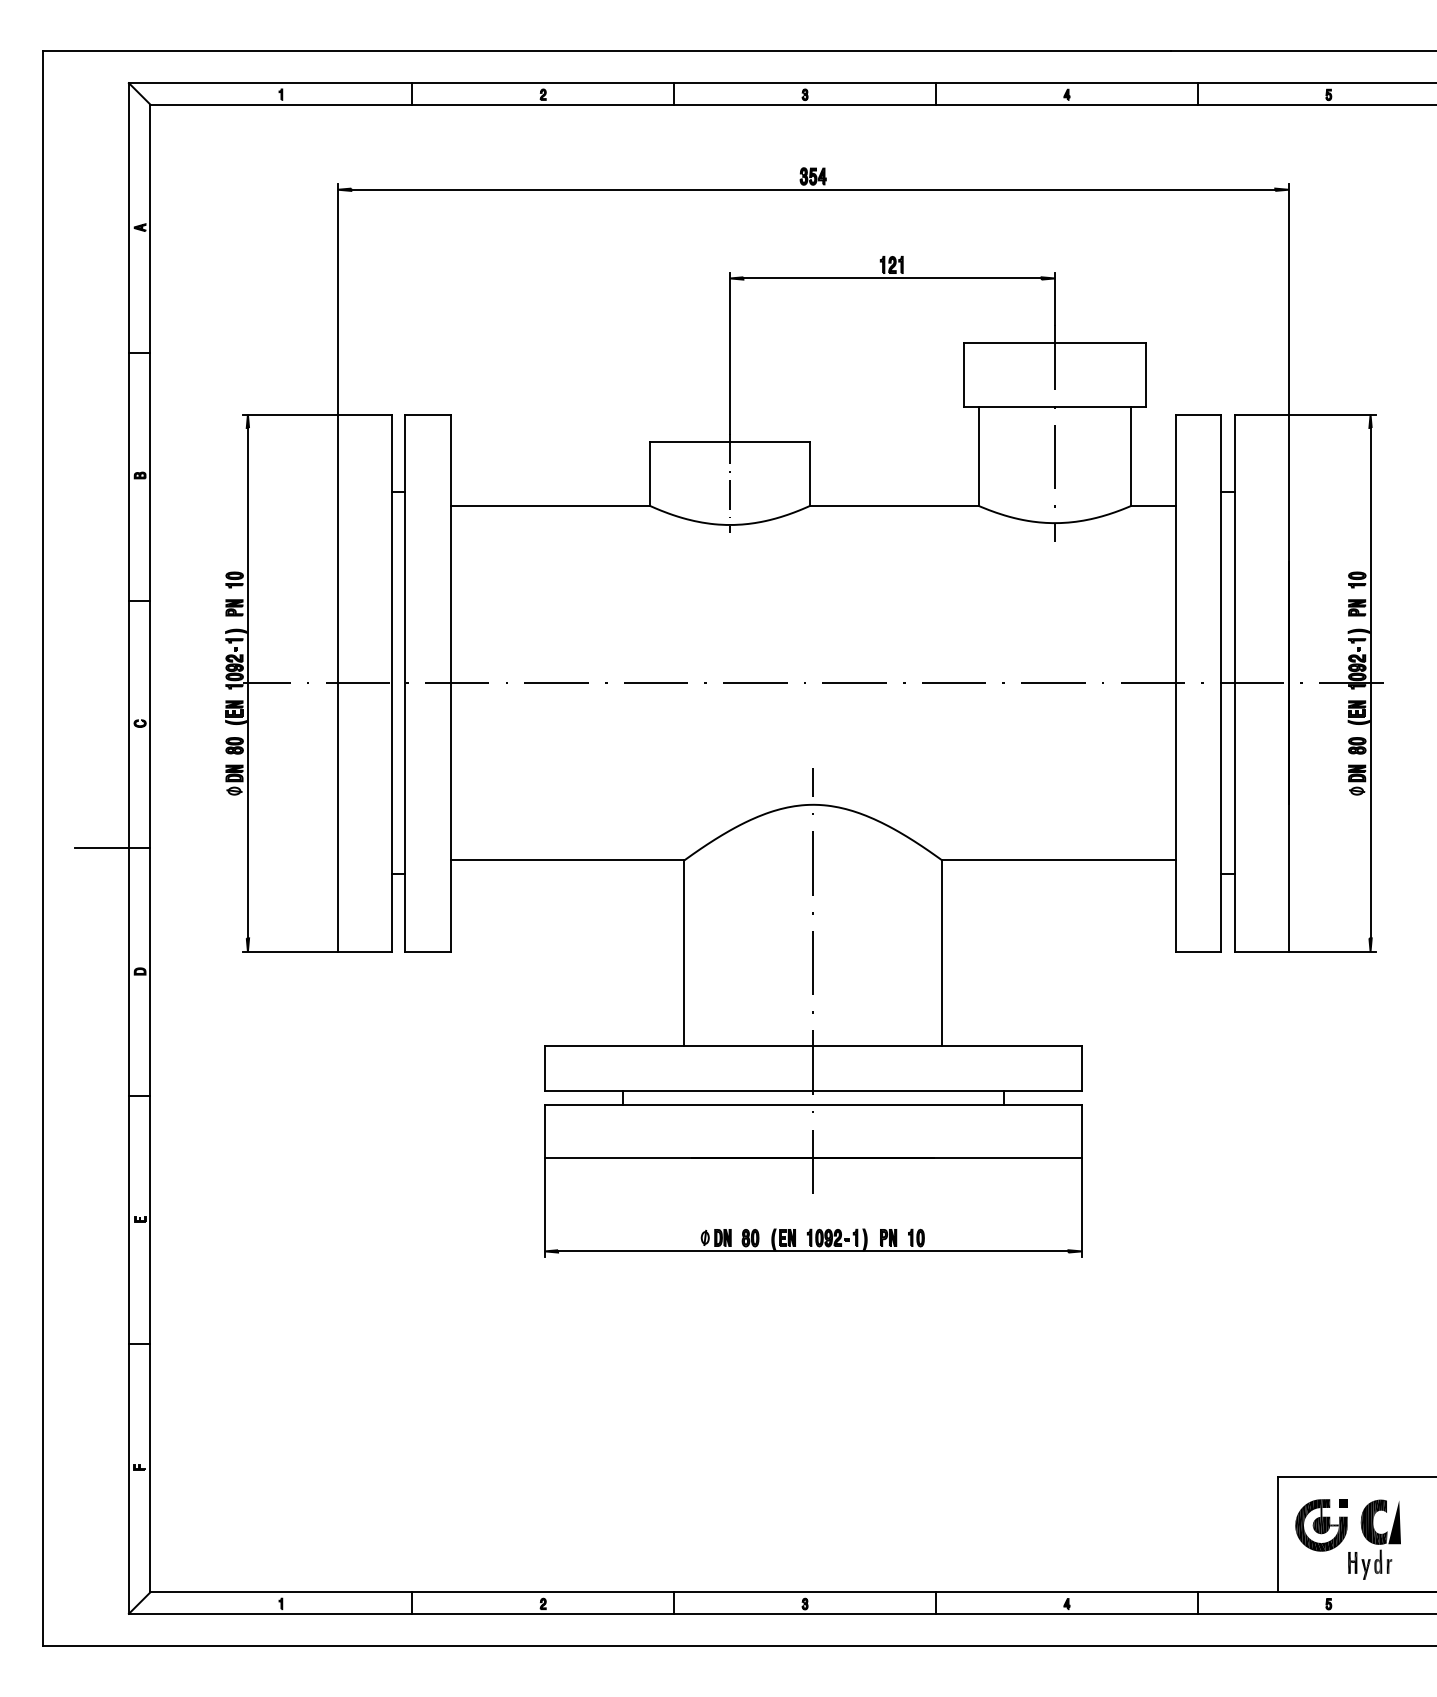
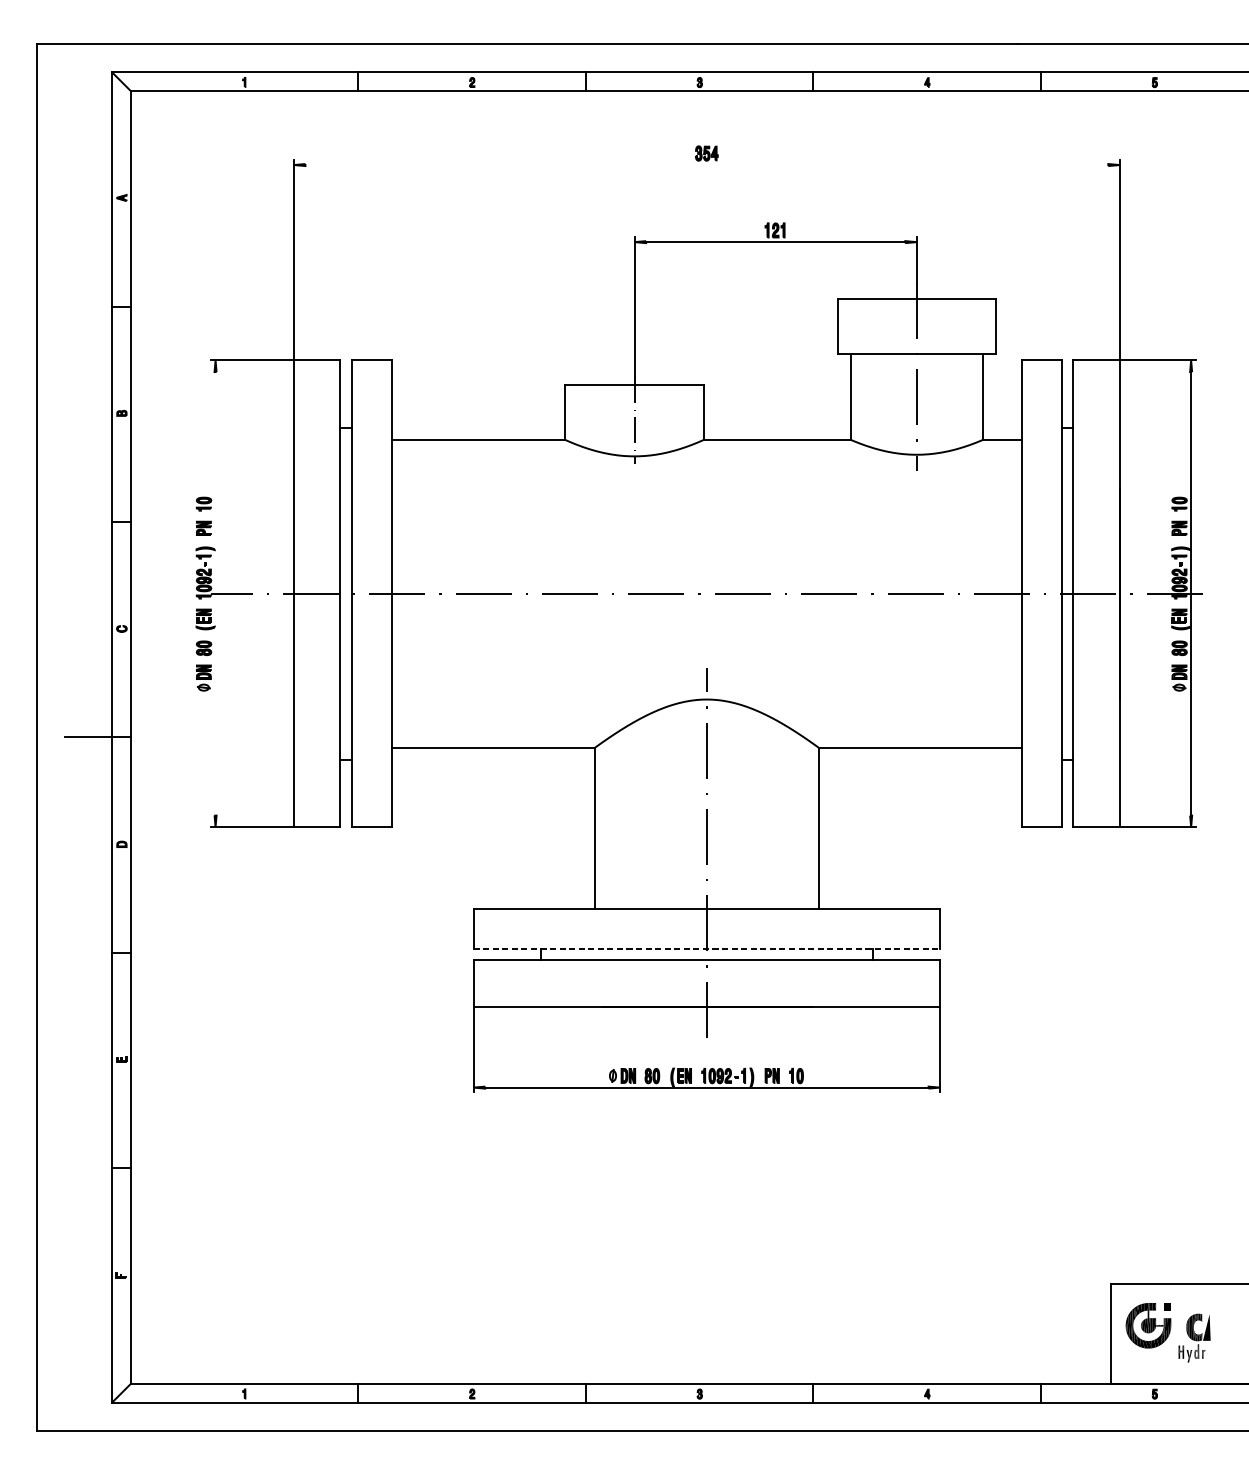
line: (813, 189) -> (707, 164), removed
line: (247, 682) -> (215, 593), removed
line: (813, 1091) -> (707, 948), solid -> dashed
part: (1374, 1539) -> (1194, 1337), size x0.7

